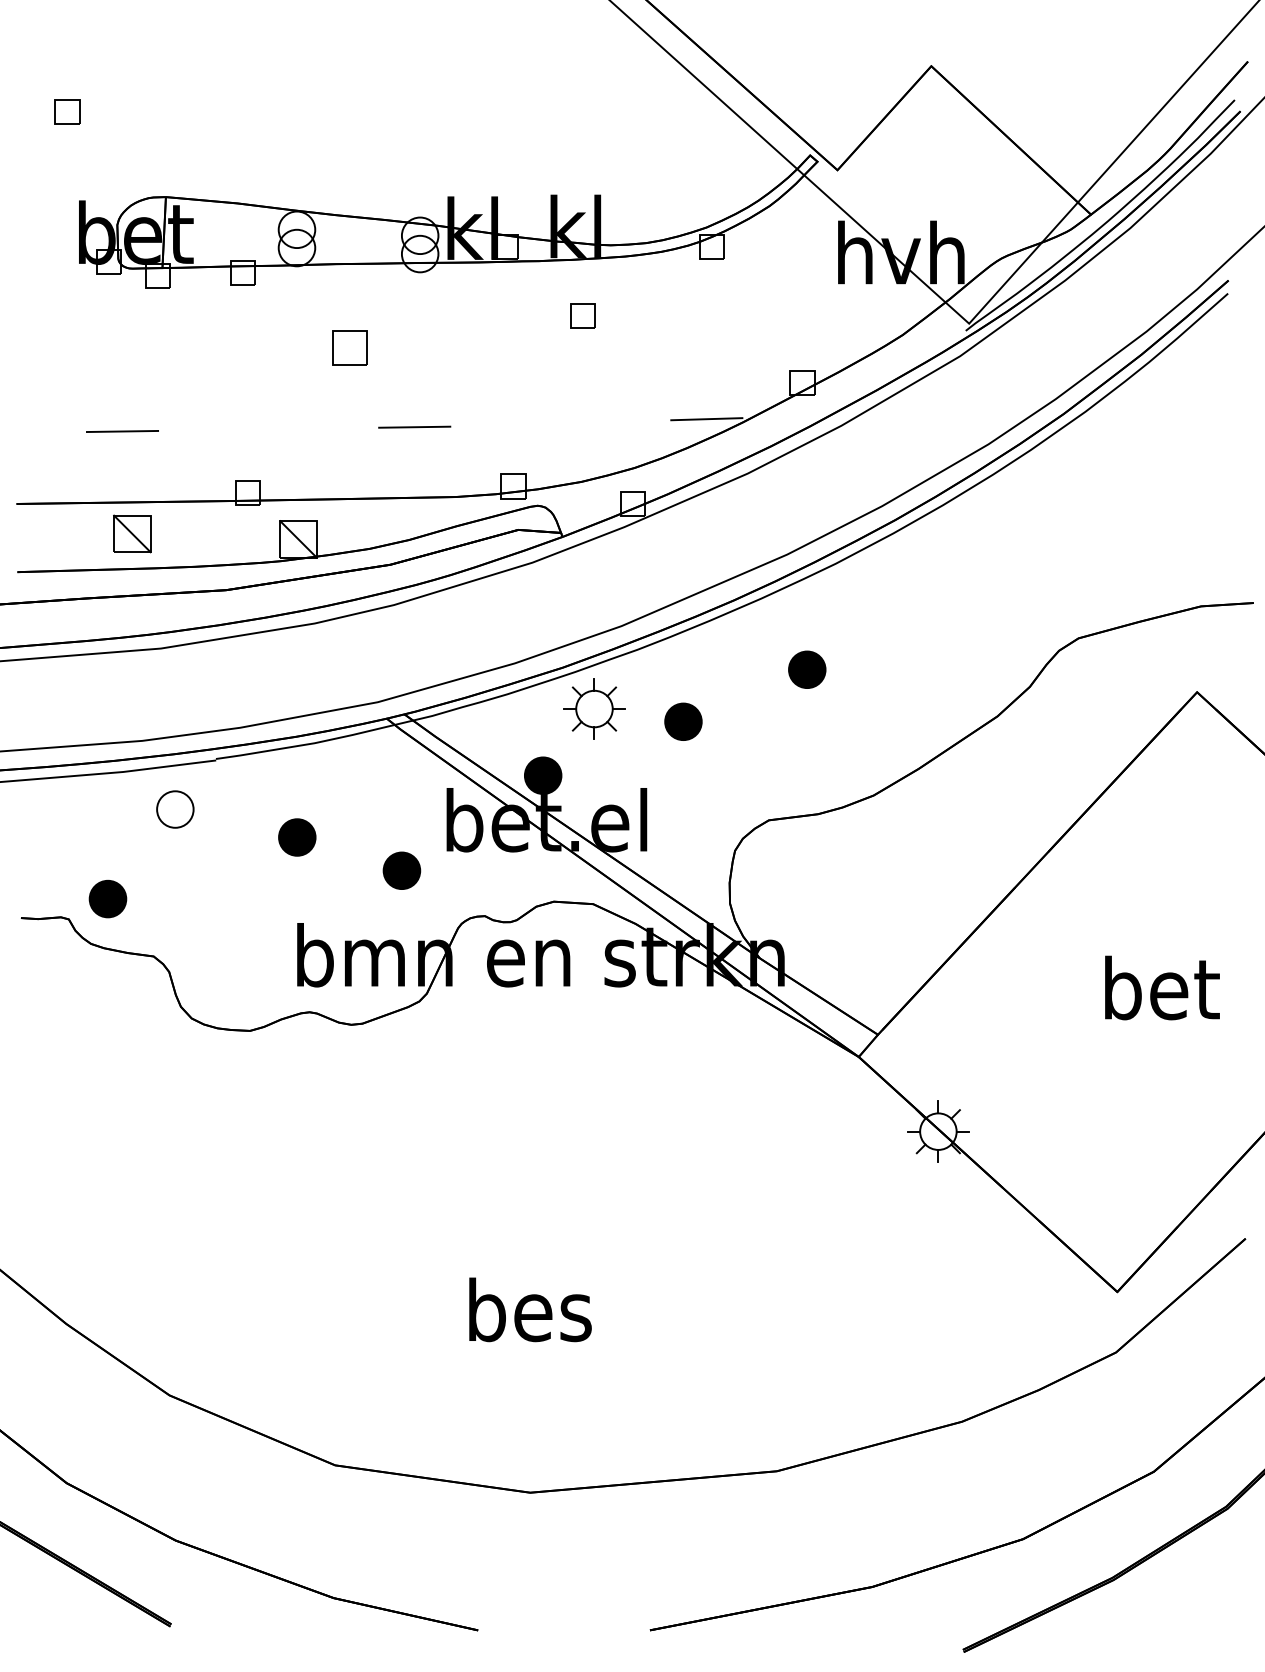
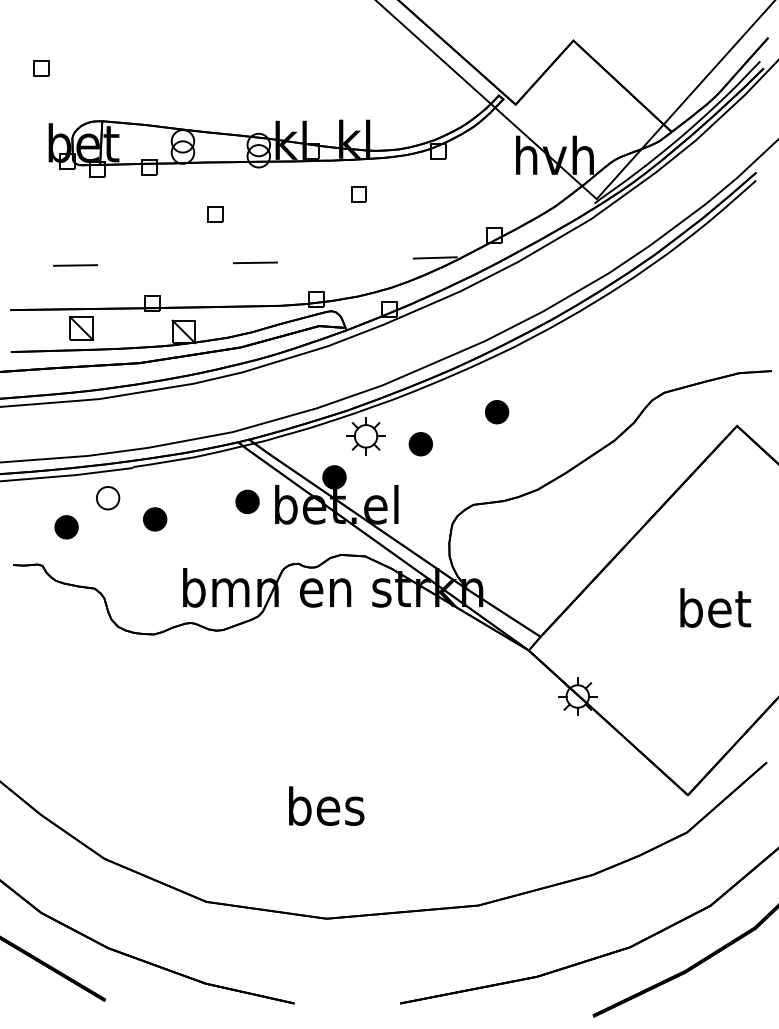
part: (349, 348) -> (215, 214), size x0.71
part: (297, 837) -> (155, 519), moved
part: (401, 870) -> (247, 501), moved
part: (107, 899) -> (66, 527), moved

